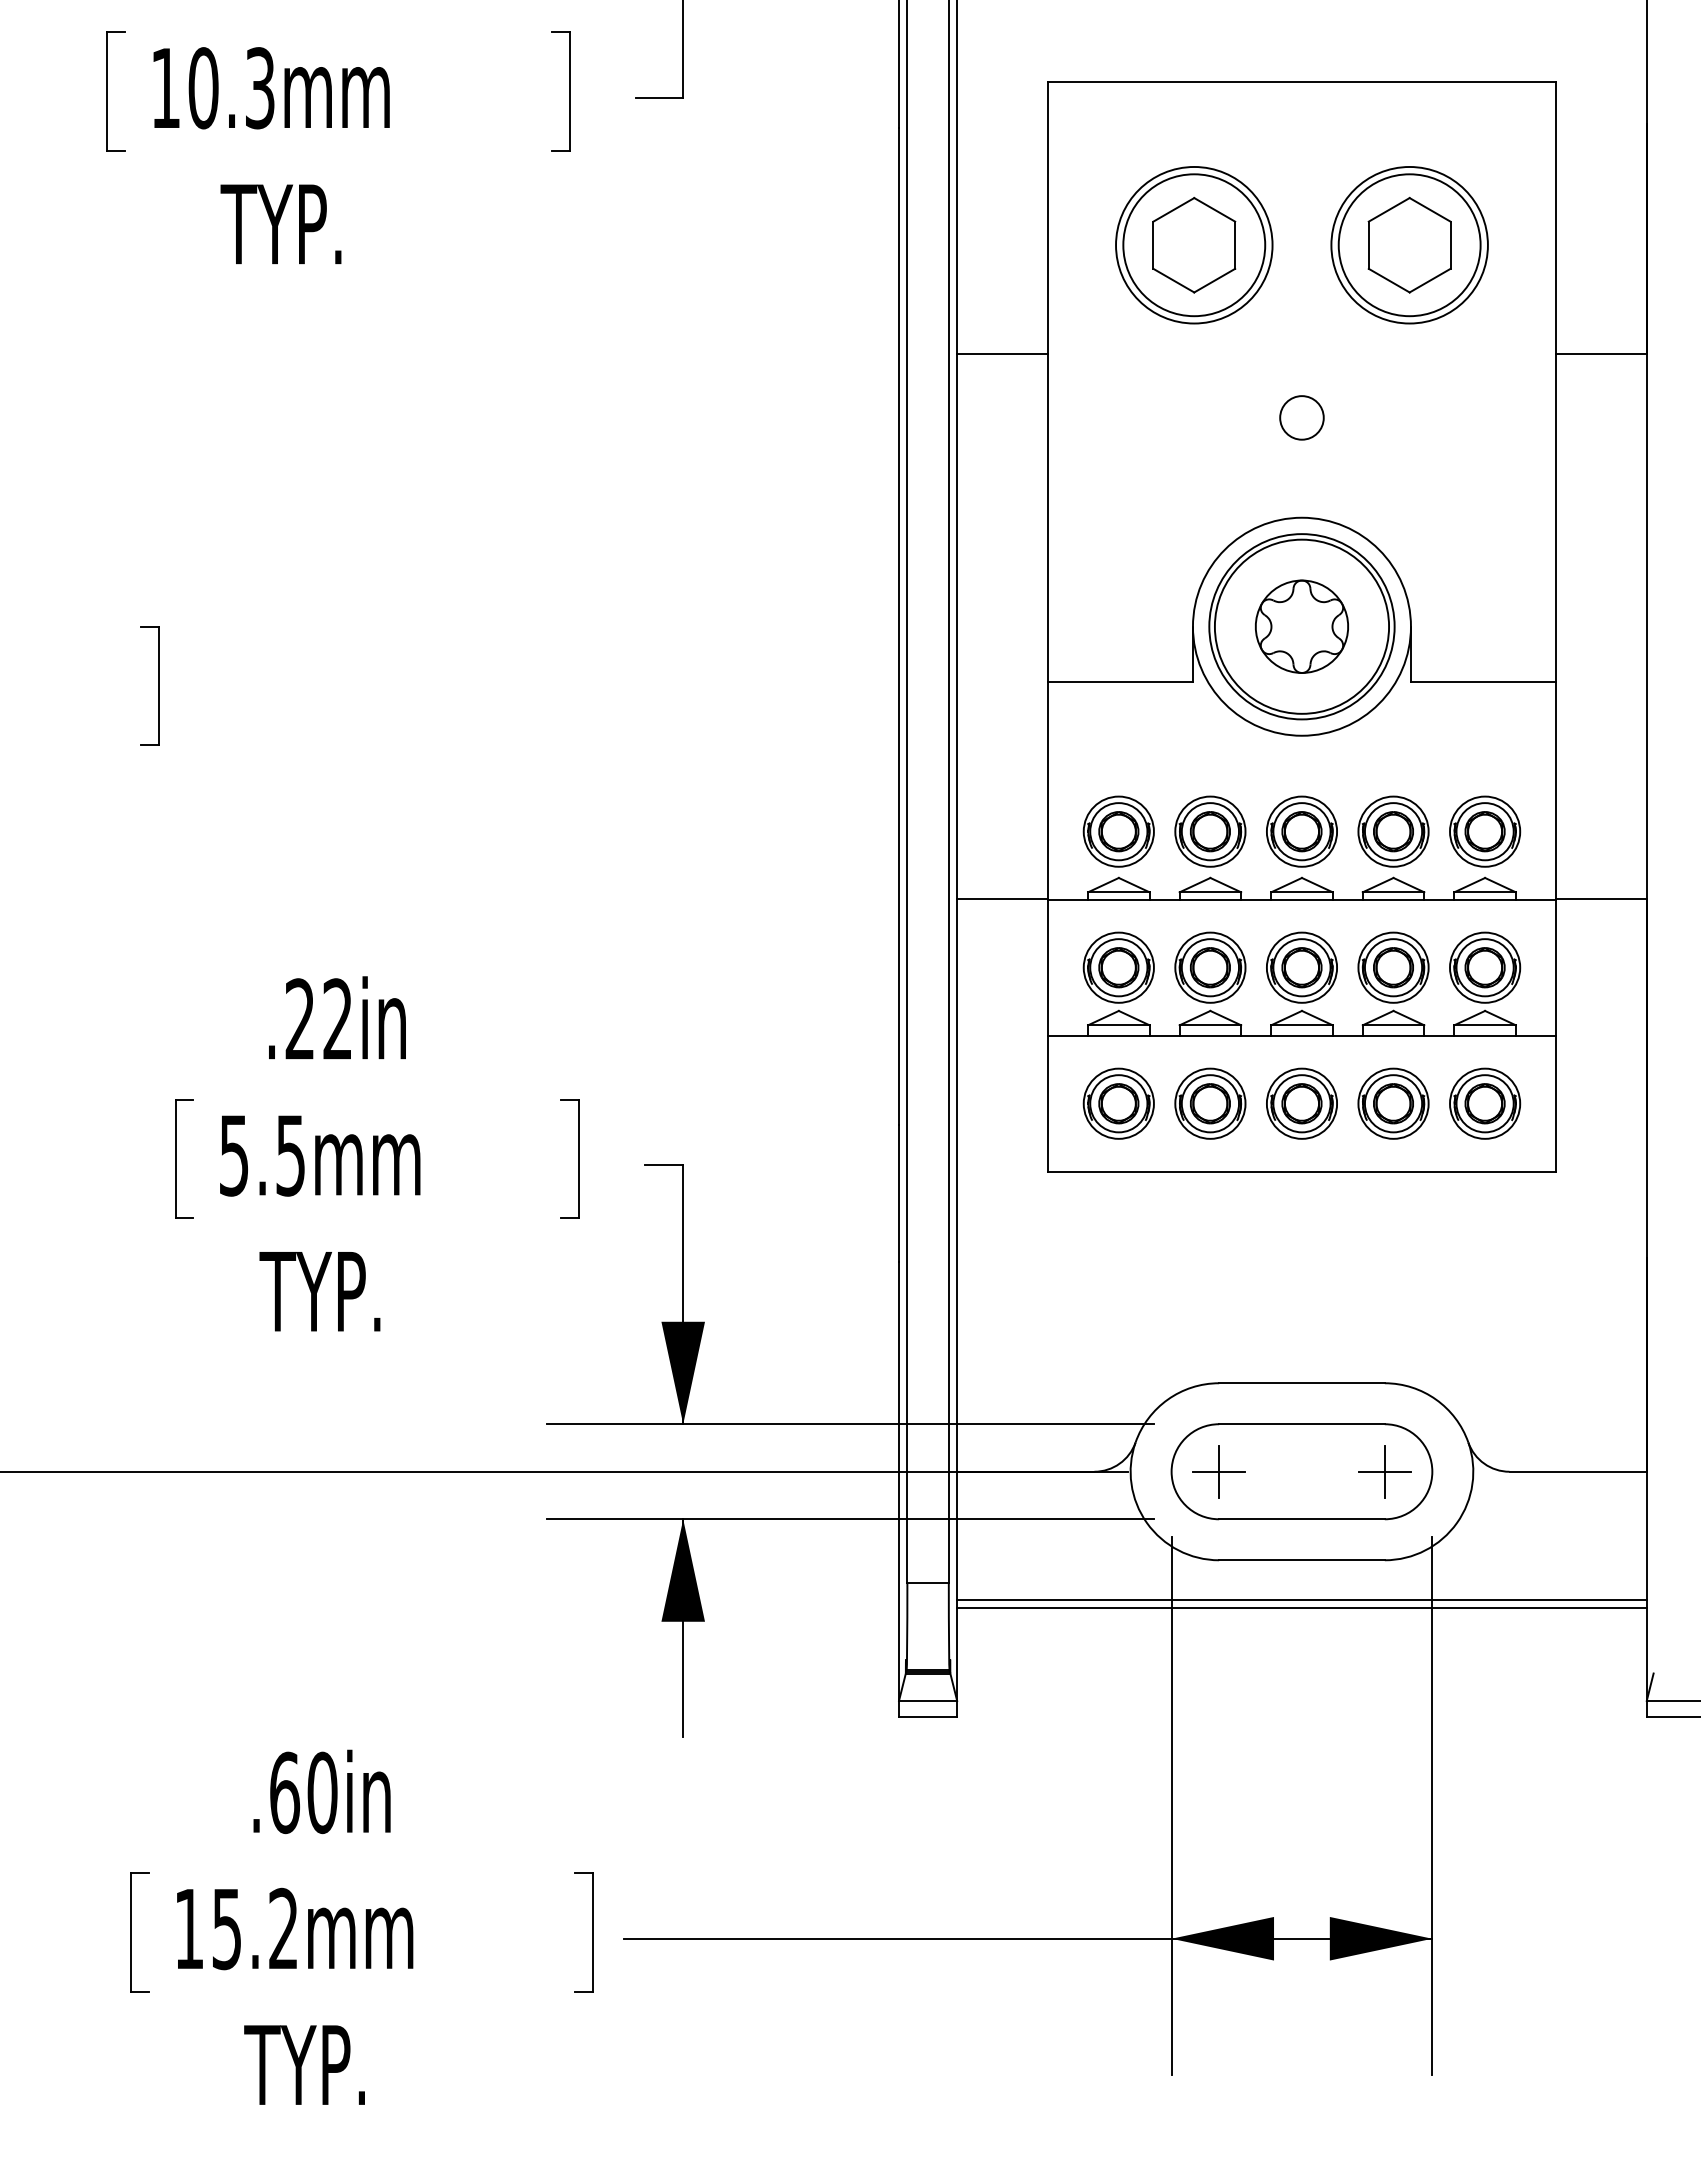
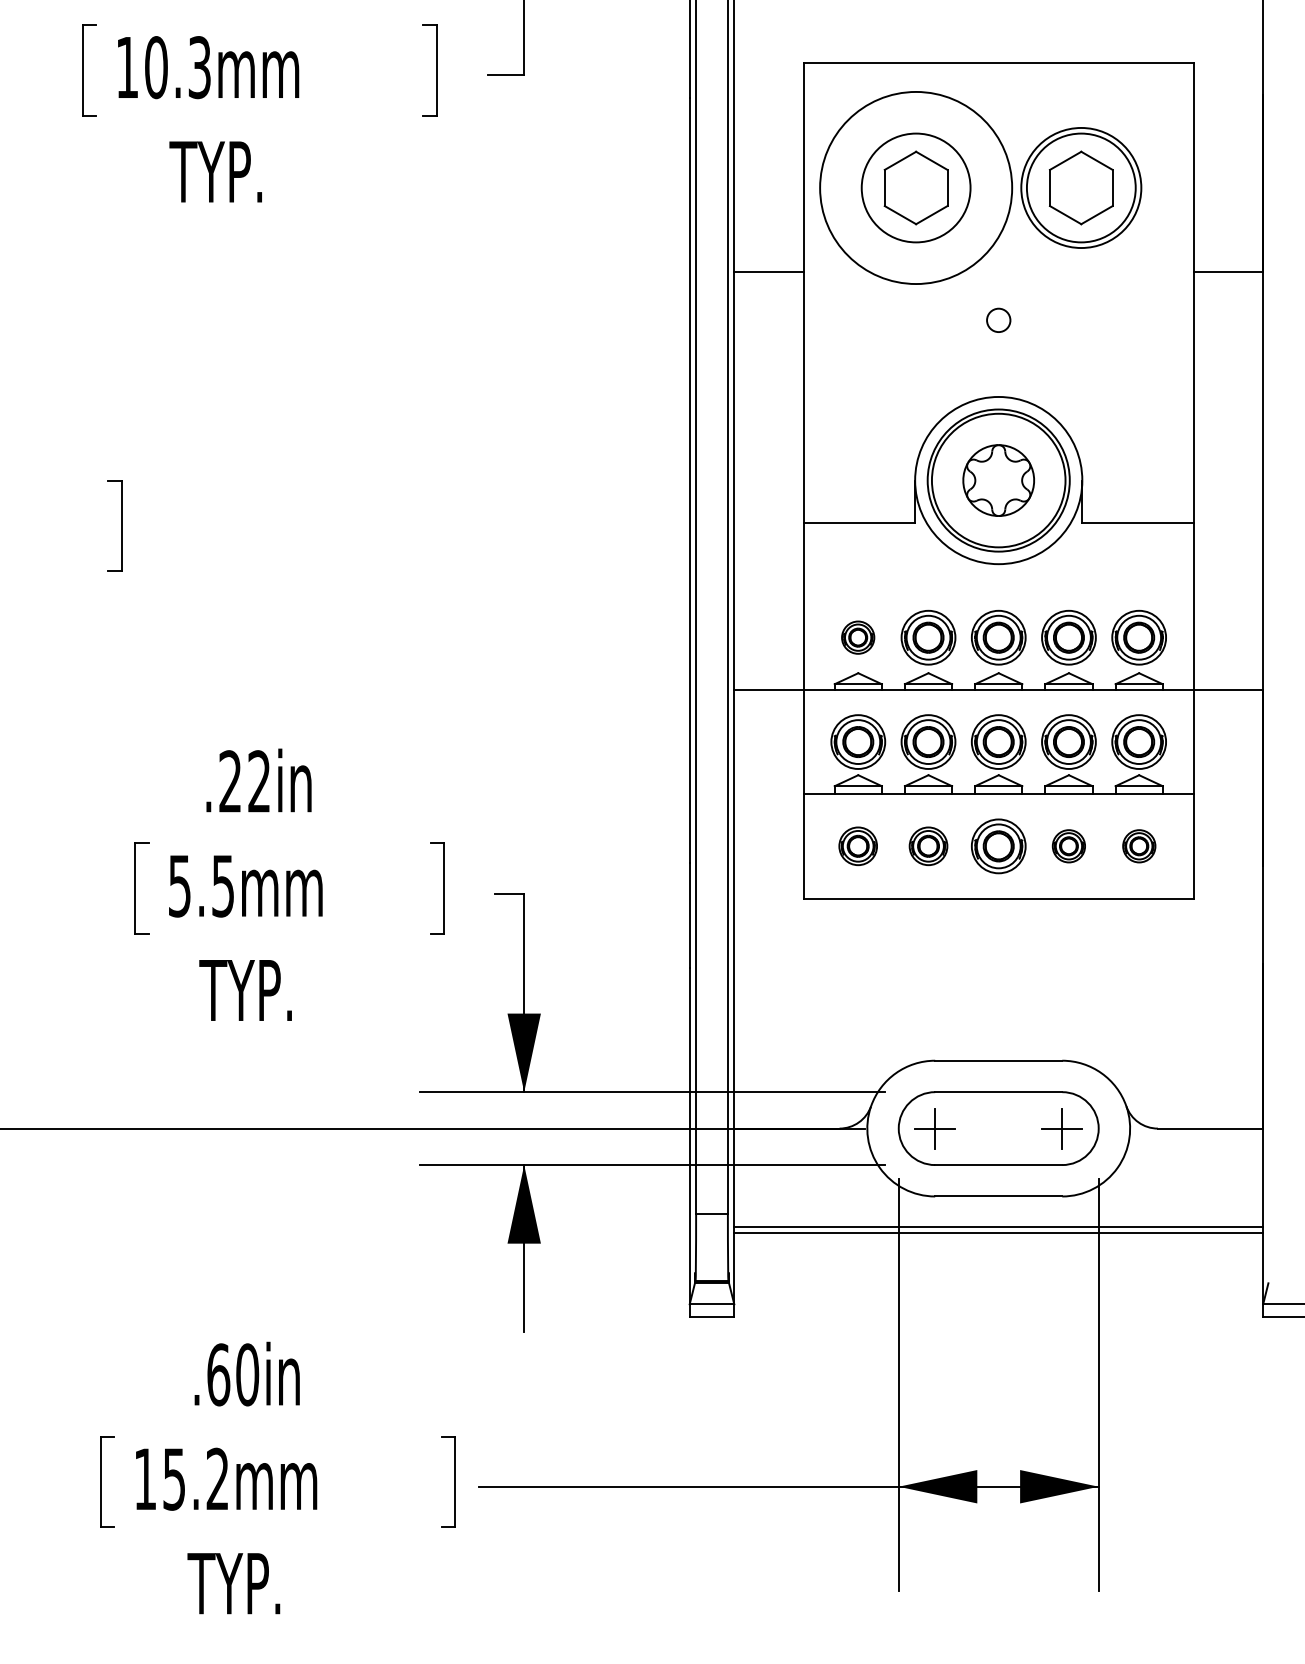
circle: (1194, 244) -> (916, 187), size x1.6
circle: (1301, 417) -> (998, 320), size x0.7
part: (1118, 831) -> (858, 637), size x0.6
part: (1118, 1103) -> (858, 846), size x0.7
part: (1210, 1103) -> (928, 846), size x0.7
part: (1393, 1103) -> (1068, 846), size x0.6
part: (1485, 1103) -> (1139, 846), size x0.6

